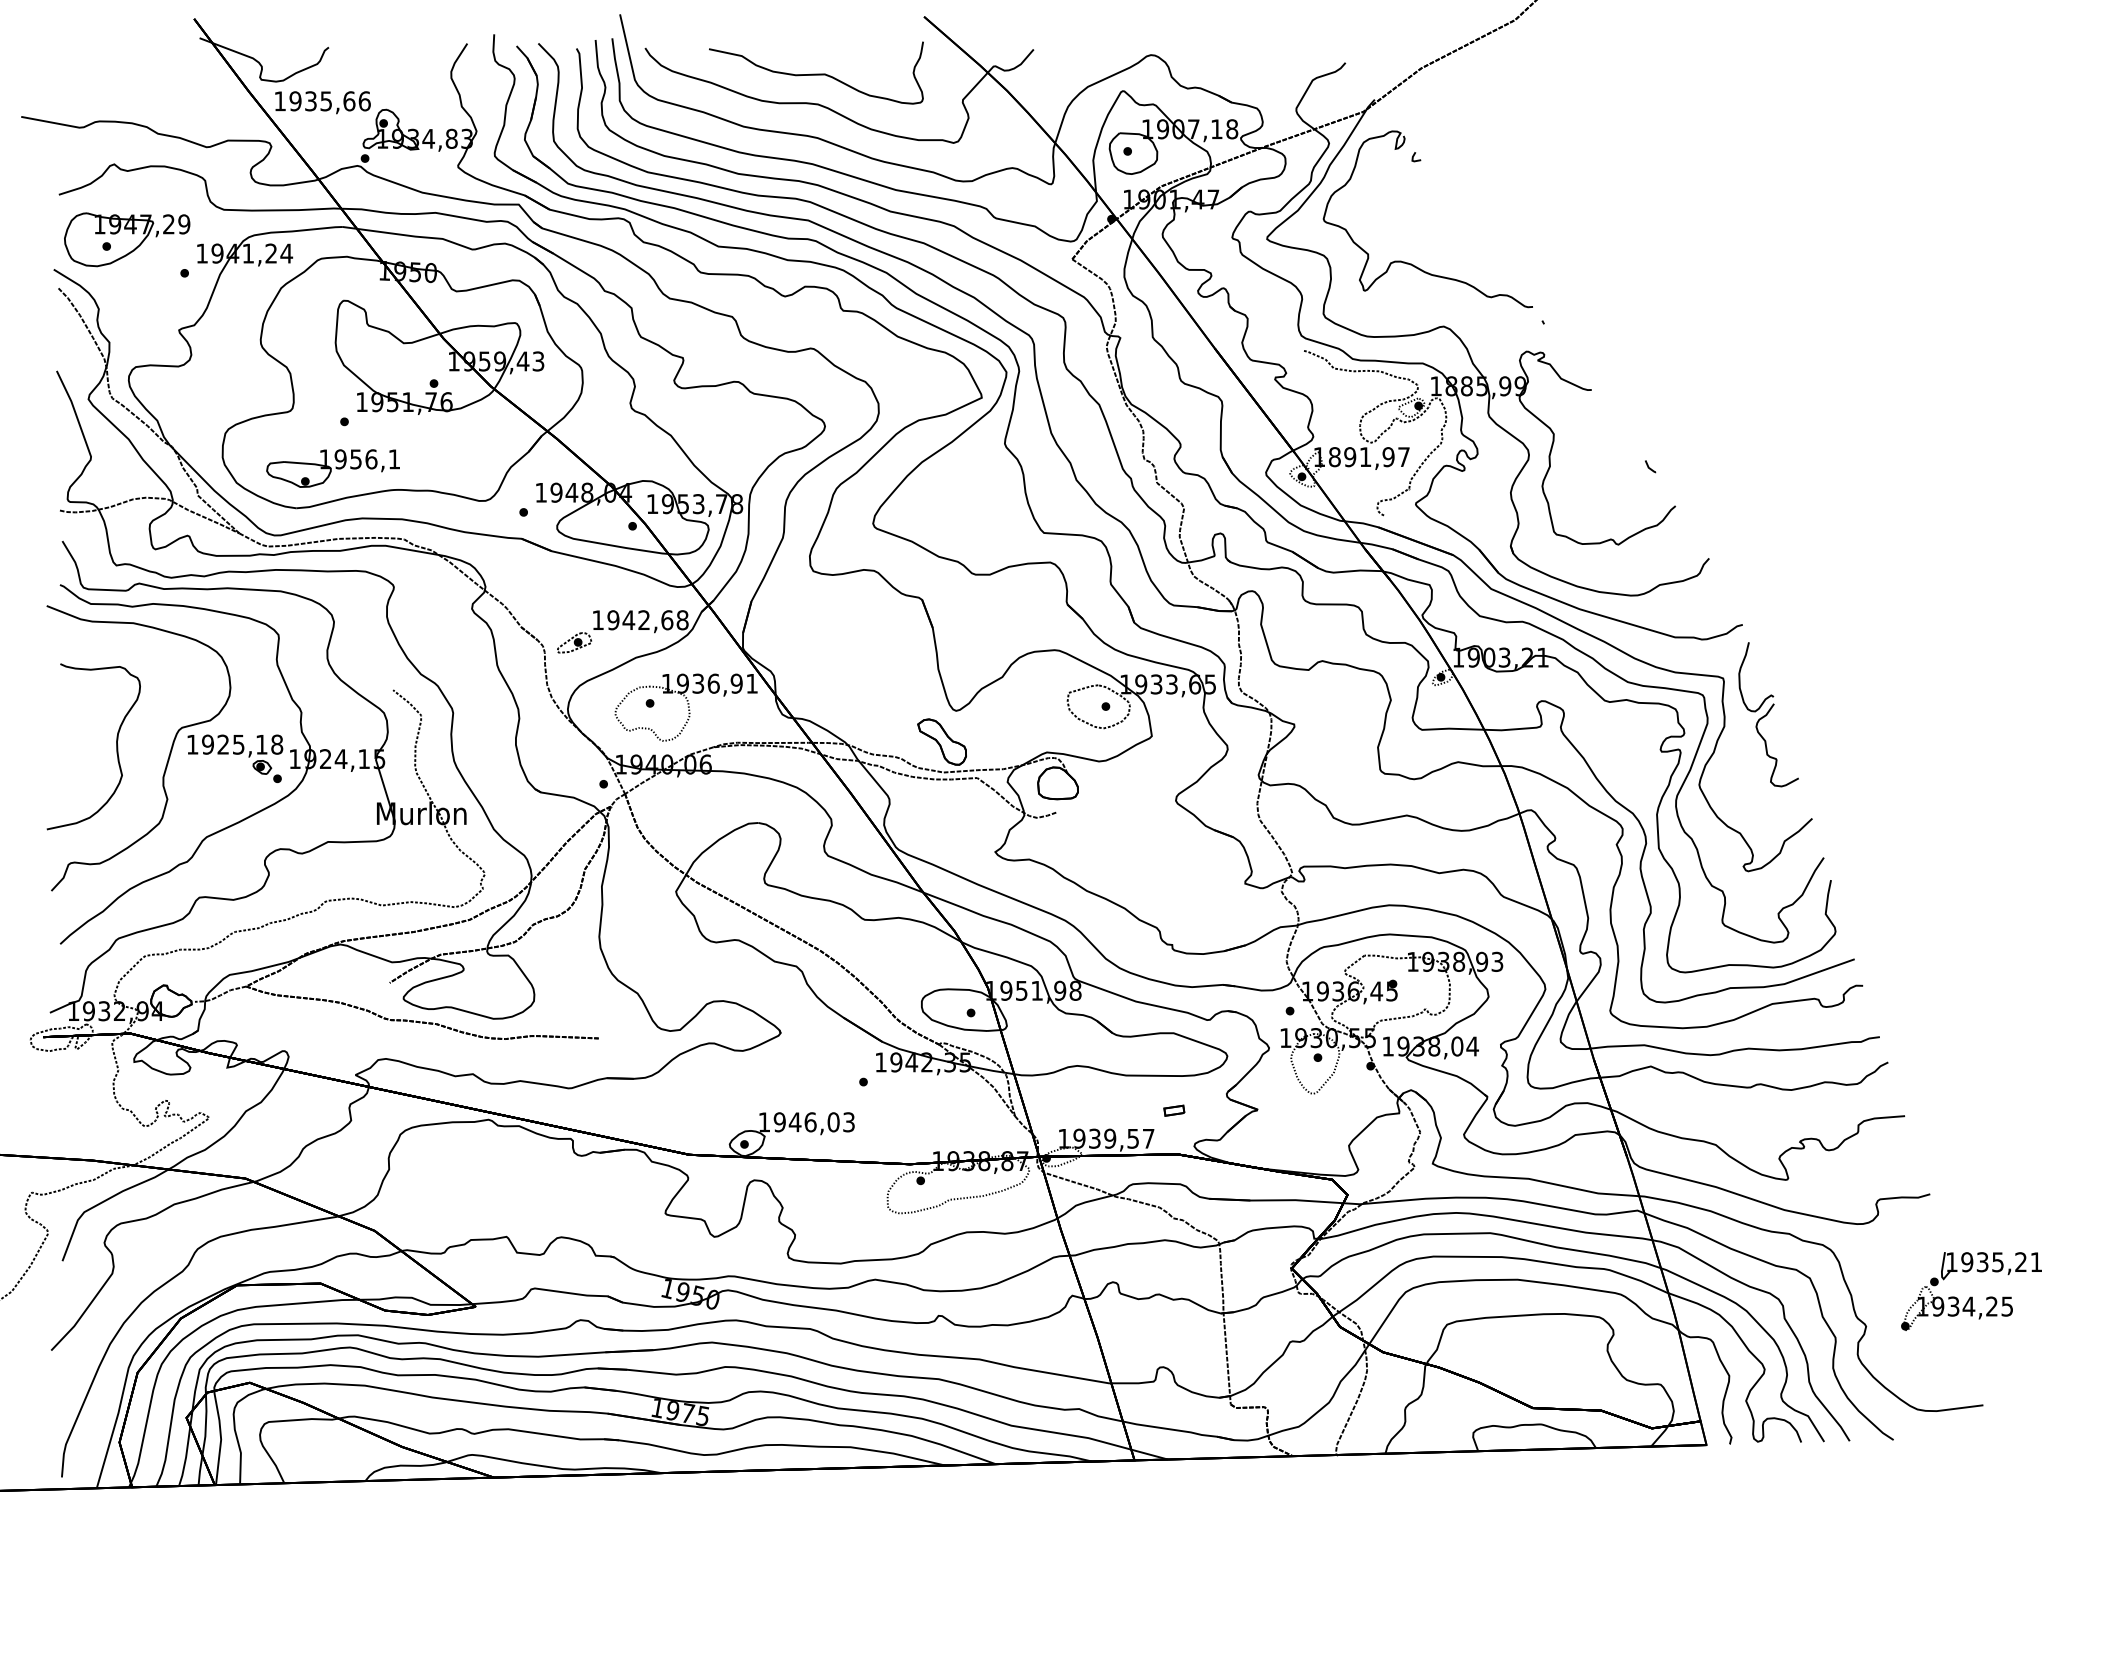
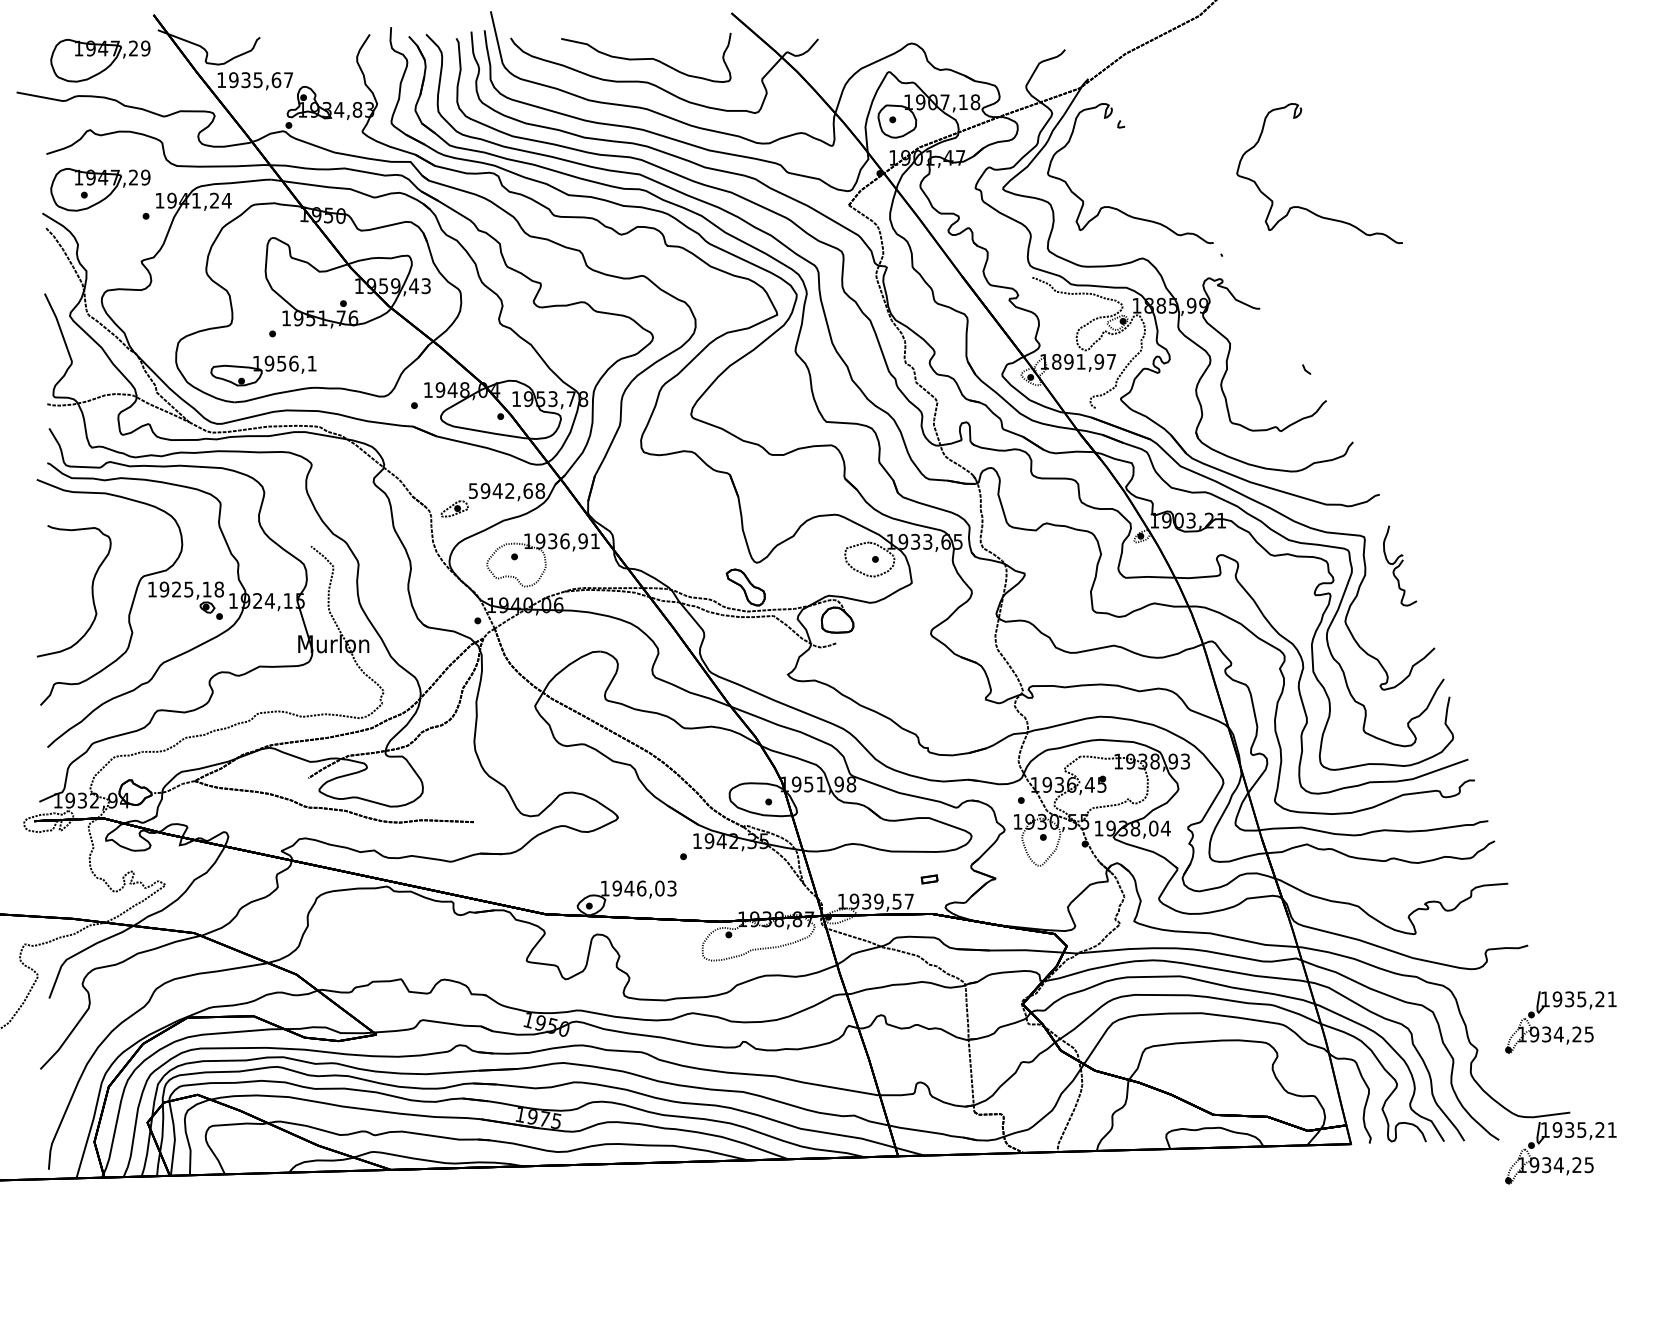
part: (127, 76) -> (100, 60), added
text: (364, 101) -> (288, 80), 1935,66 -> 1935,67
curve: (1650, 263) -> (1306, 208), added
text: (597, 620) -> (472, 491), 1942,68 -> 5942,68
part: (1768, 714) -> (1400, 565), size x0.7
part: (1971, 1456) -> (1560, 1153), added

